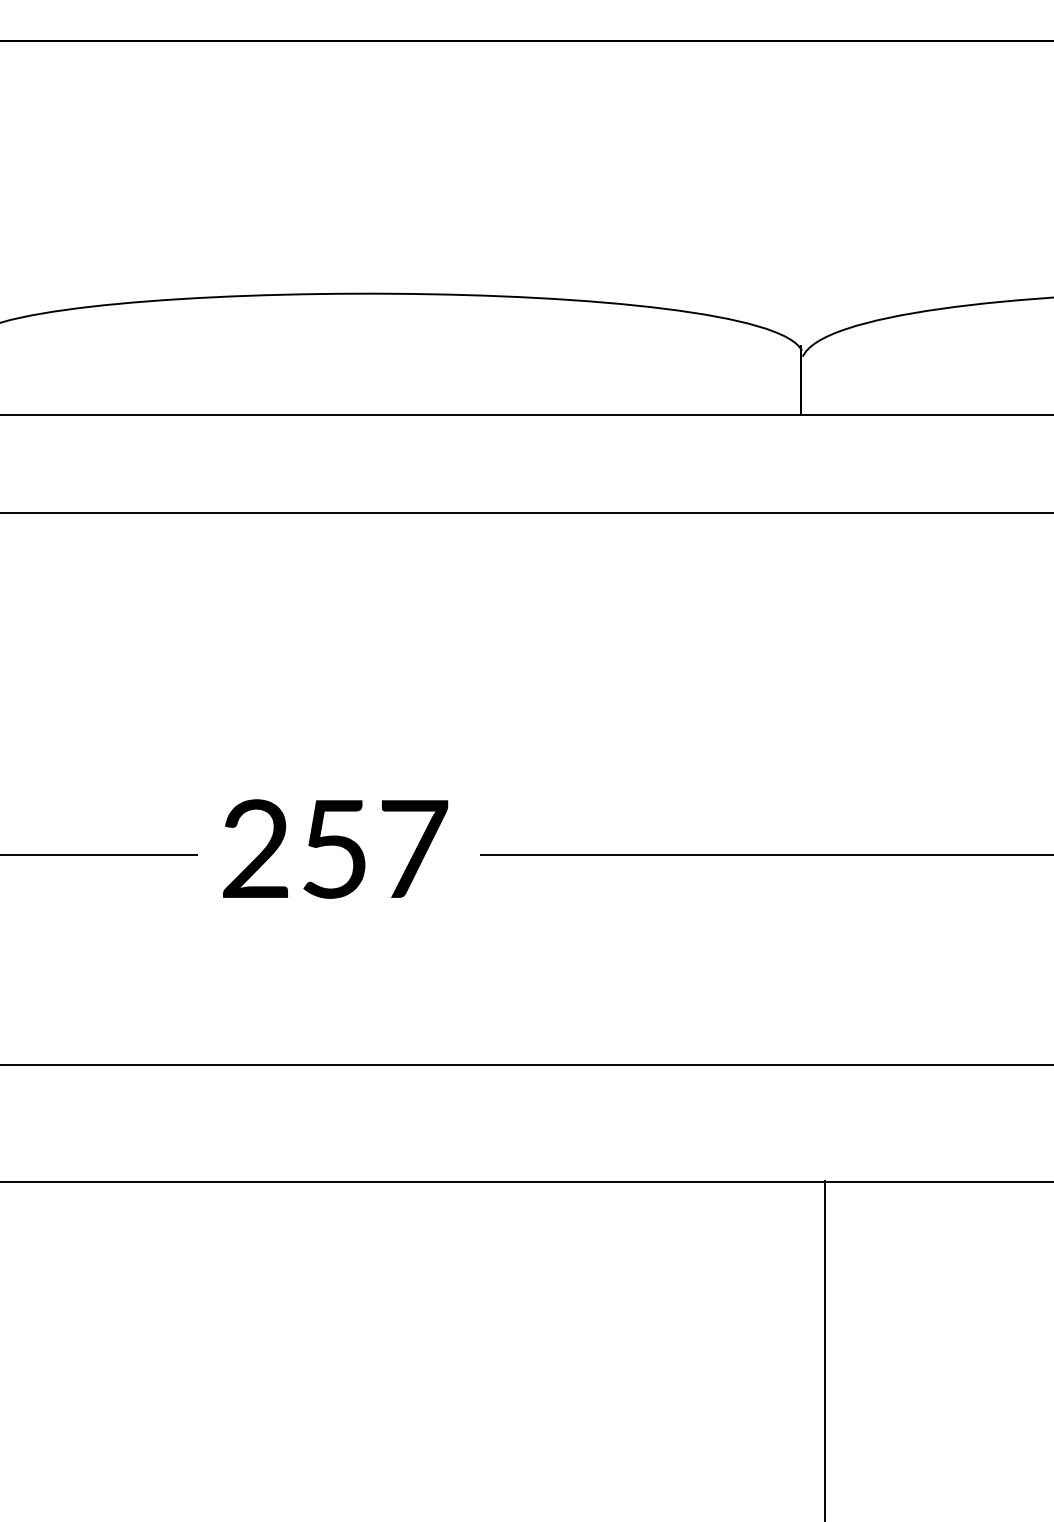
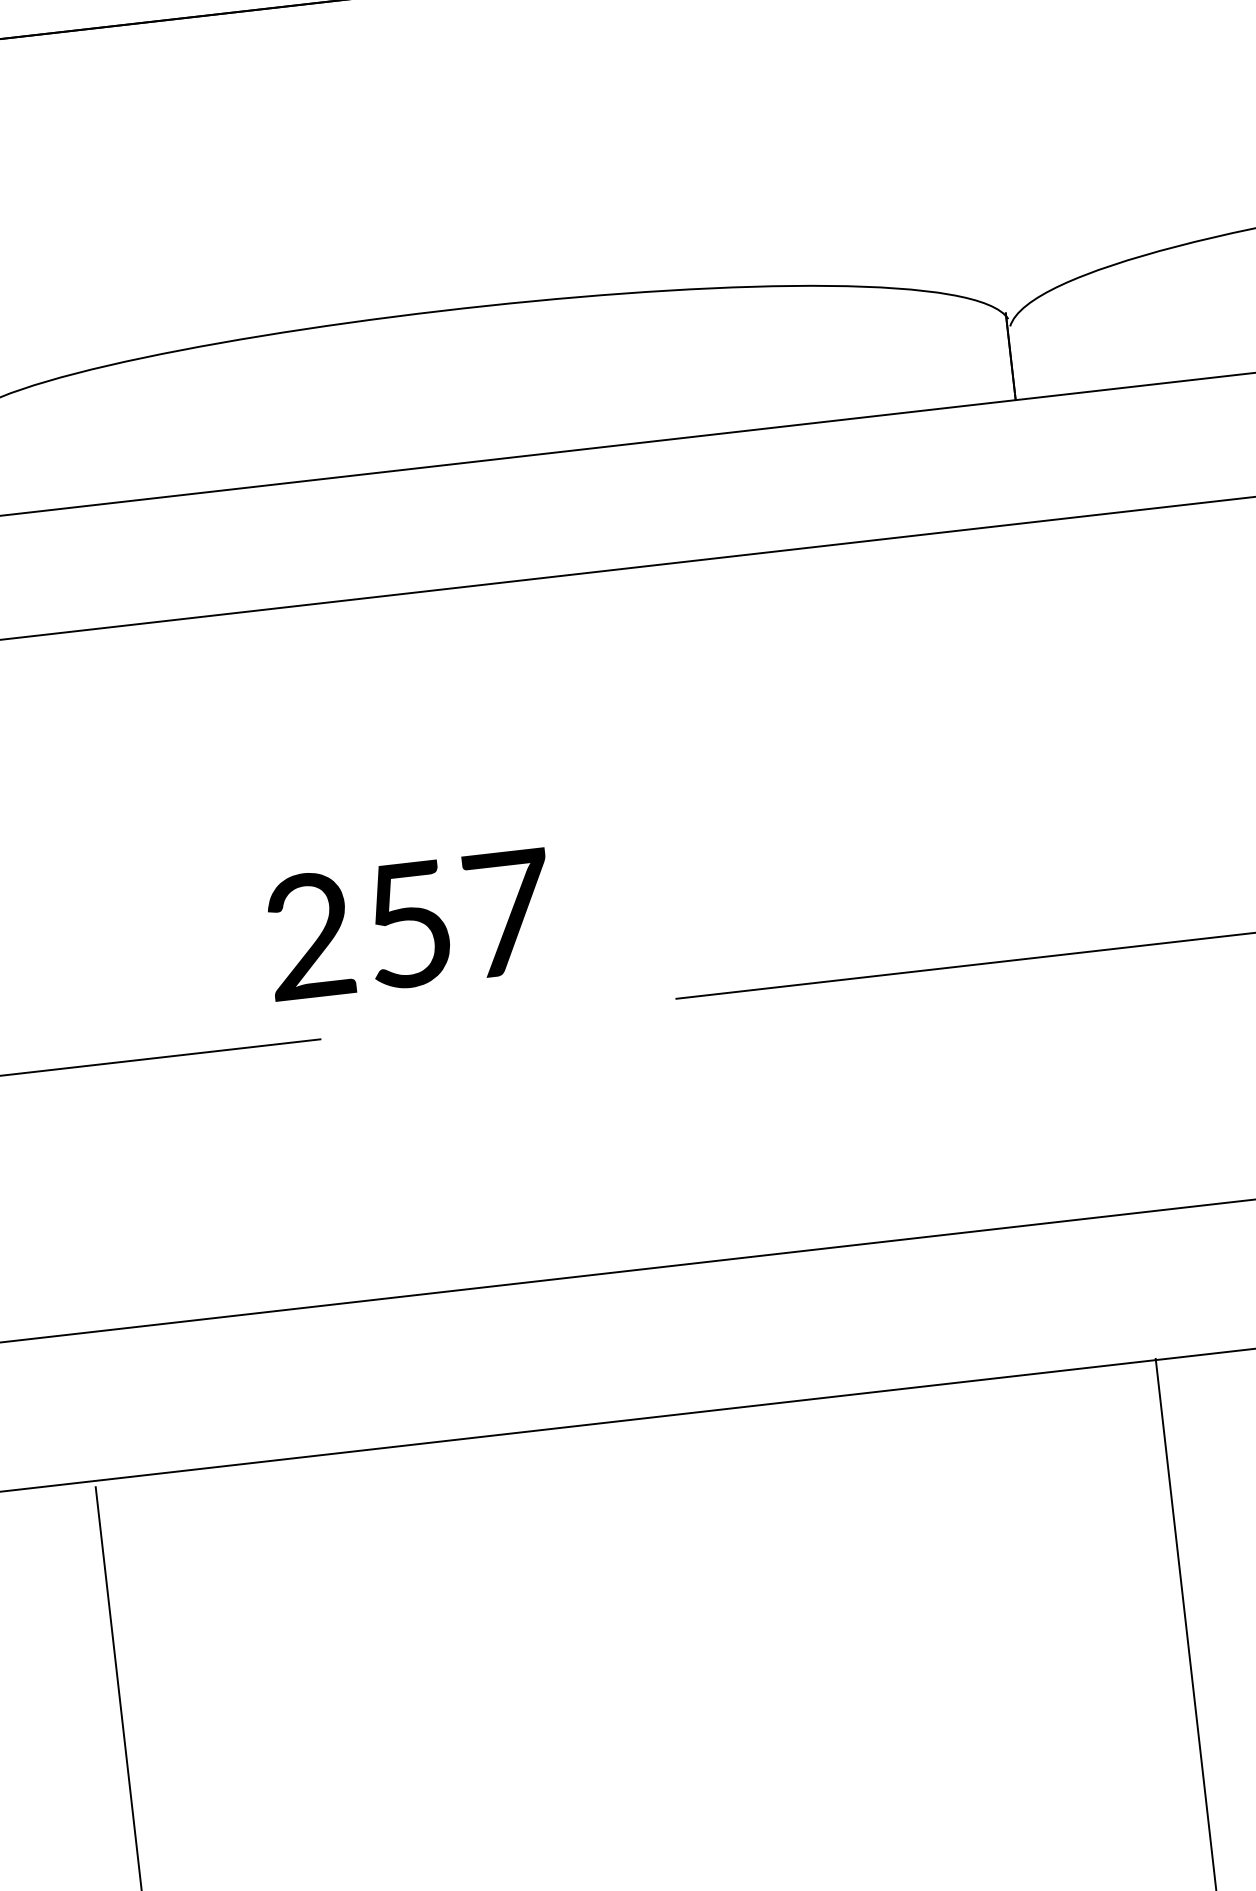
text: (335, 848) -> (409, 923), moved

